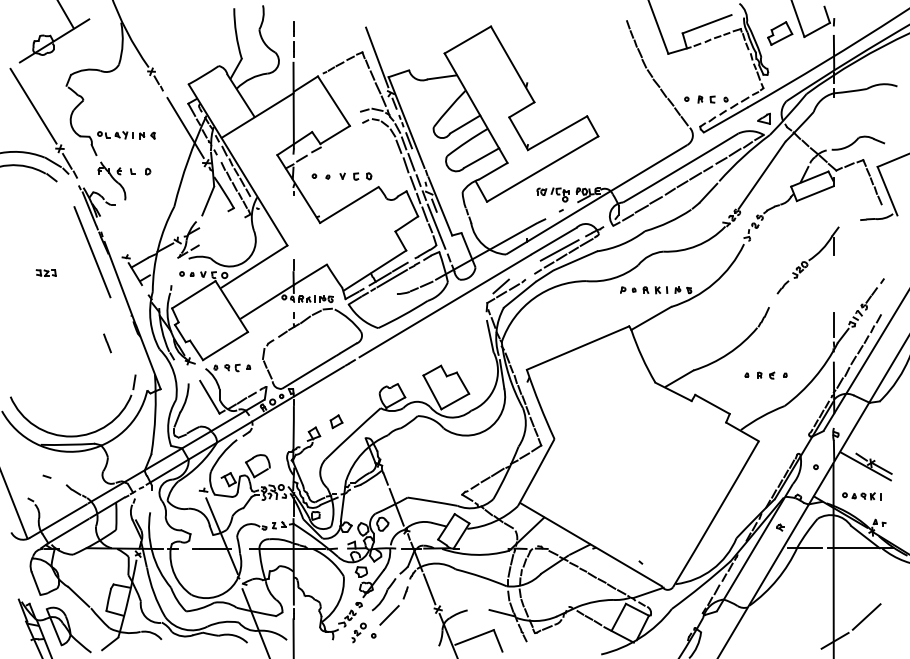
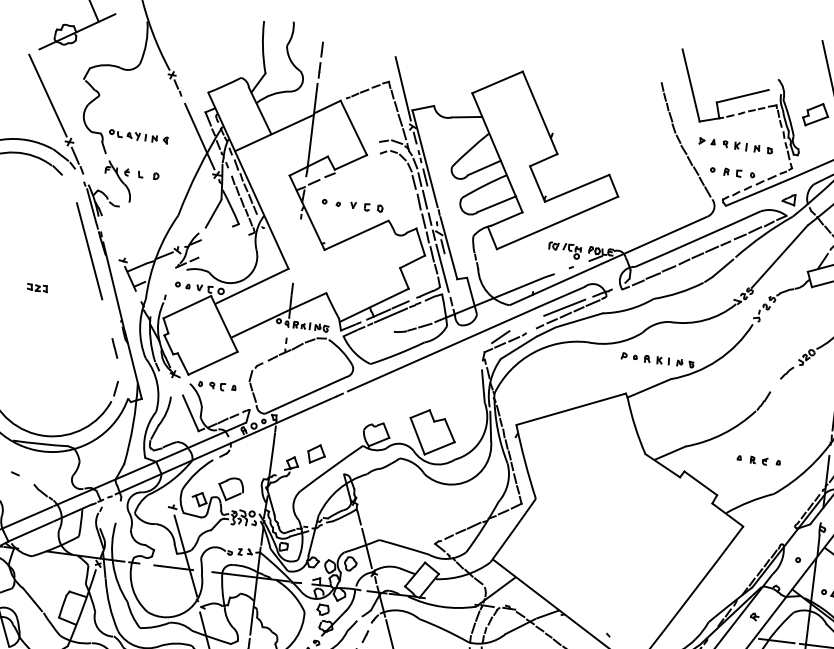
part: (706, 72) -> (736, 145), added
part: (45, 272) -> (36, 287), moved
line: (107, 343) -> (114, 348), moved
part: (336, 421) -> (316, 453), size x1.43

